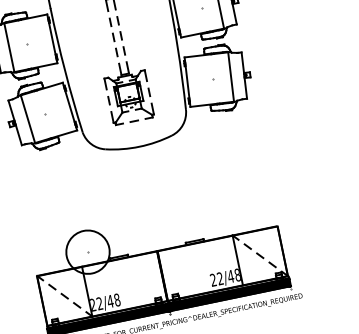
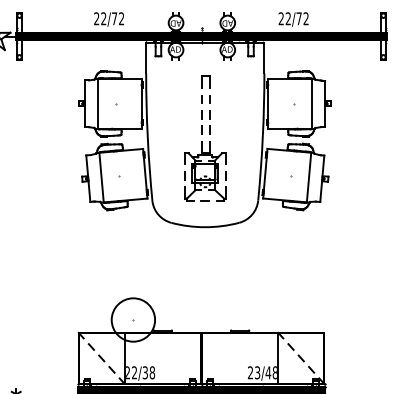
text: (220, 279) -> (257, 373), 22/48 -> 23/48
text: (110, 301) -> (145, 372), 22/48 -> 22/38

